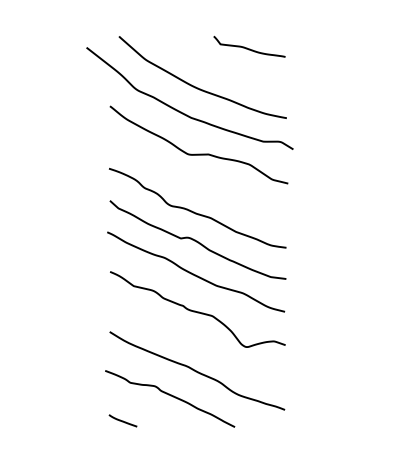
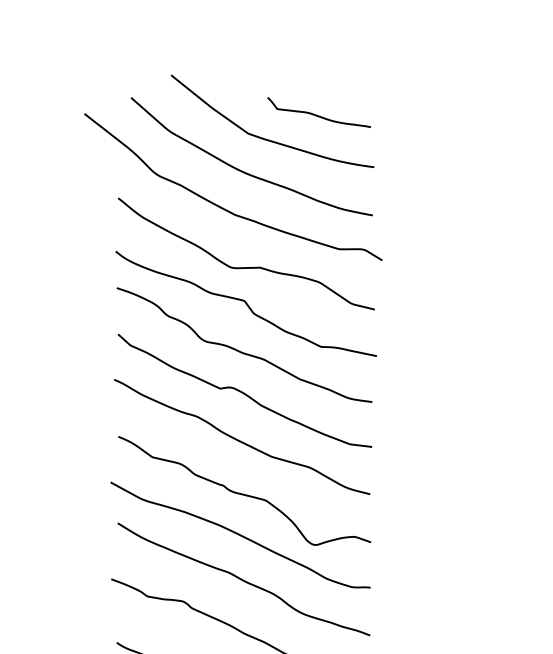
curve: (213, 64) -> (267, 138), added
curve: (198, 179) -> (245, 303), added
curve: (194, 340) -> (239, 535), added

